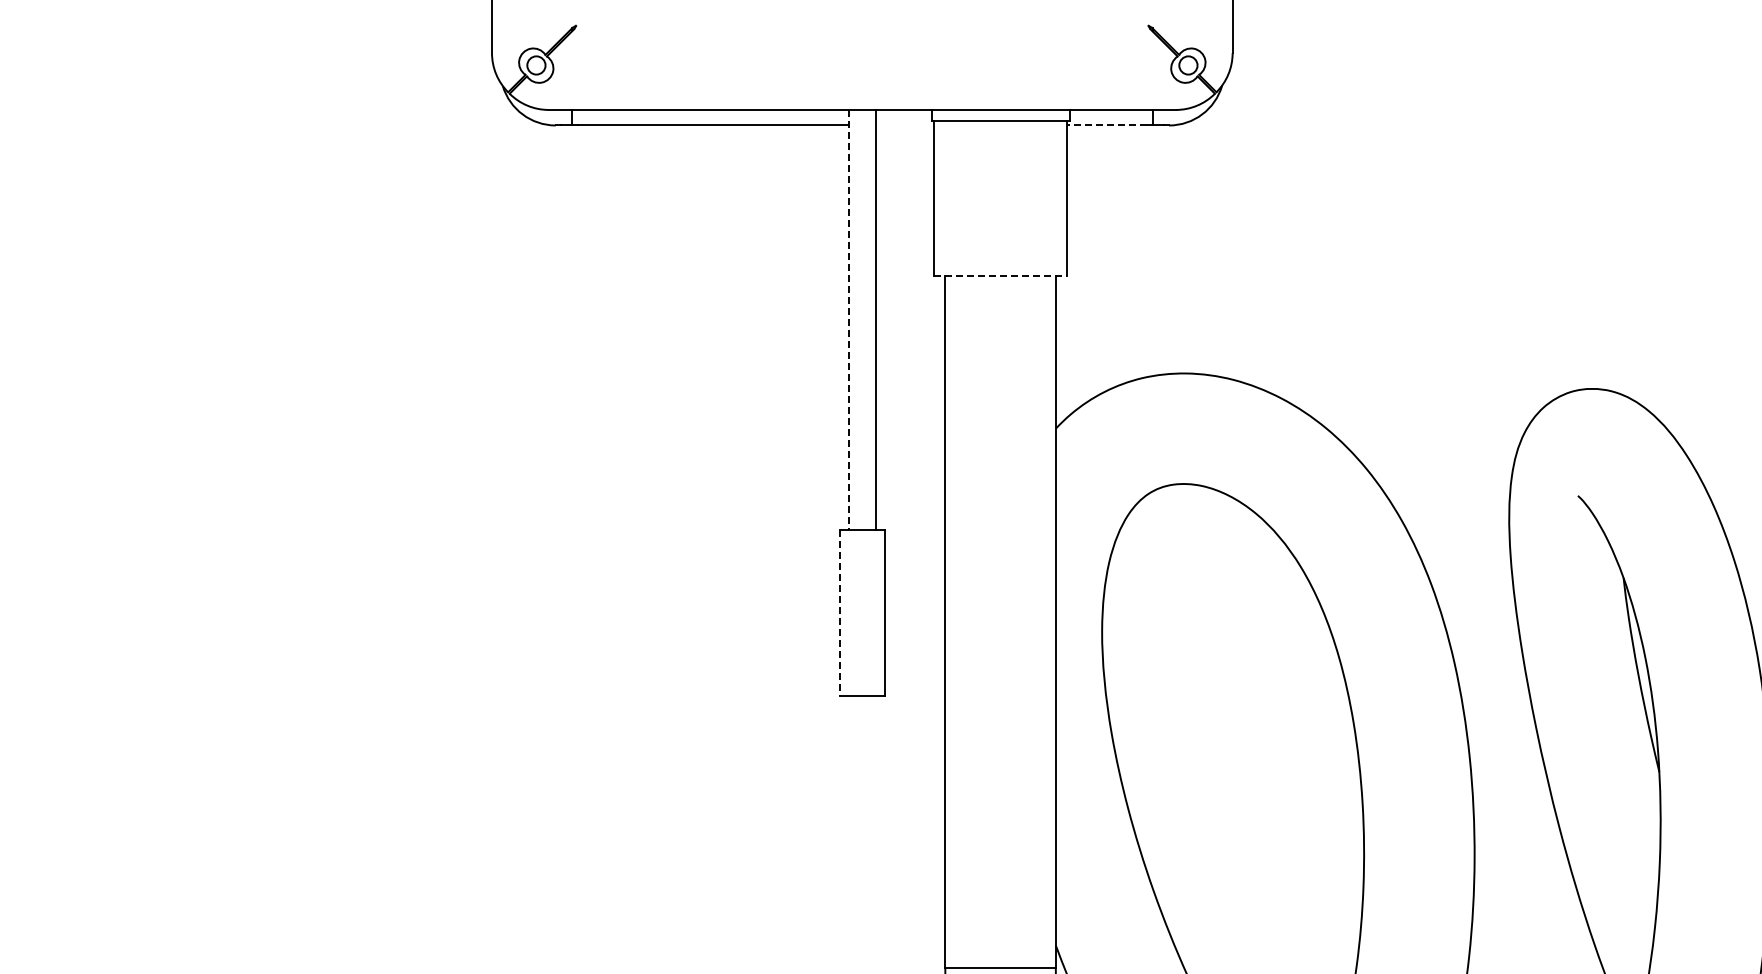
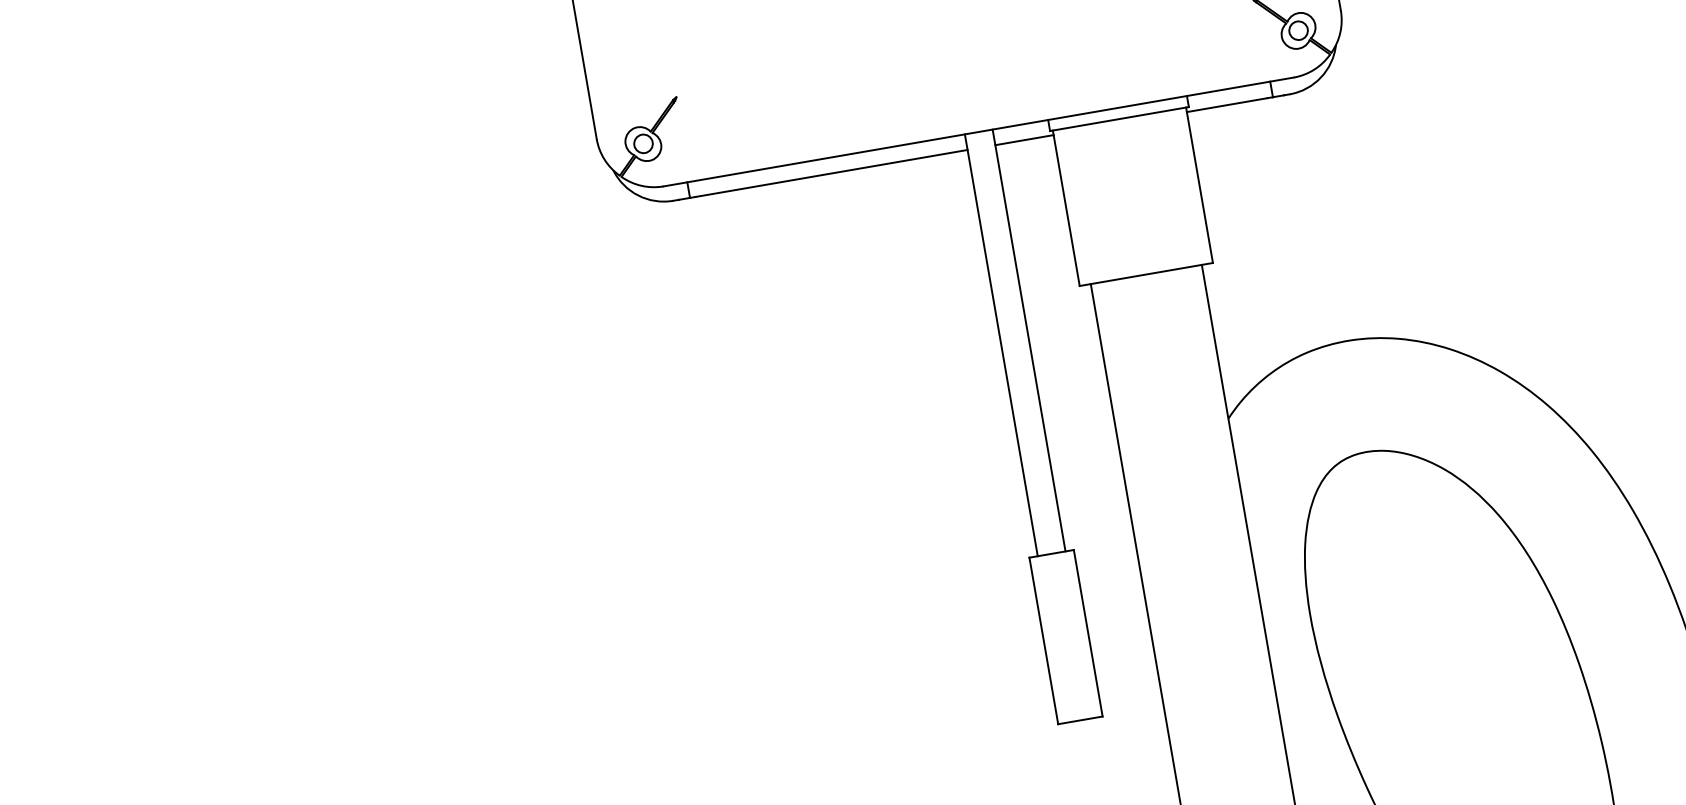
line: (905, 125) -> (1024, 140), added
line: (1106, 125) -> (1226, 105), dashed -> solid
line: (1001, 275) -> (1147, 274), dashed -> solid
line: (848, 319) -> (1001, 344), dashed -> solid
line: (840, 612) -> (1043, 640), dashed -> solid

